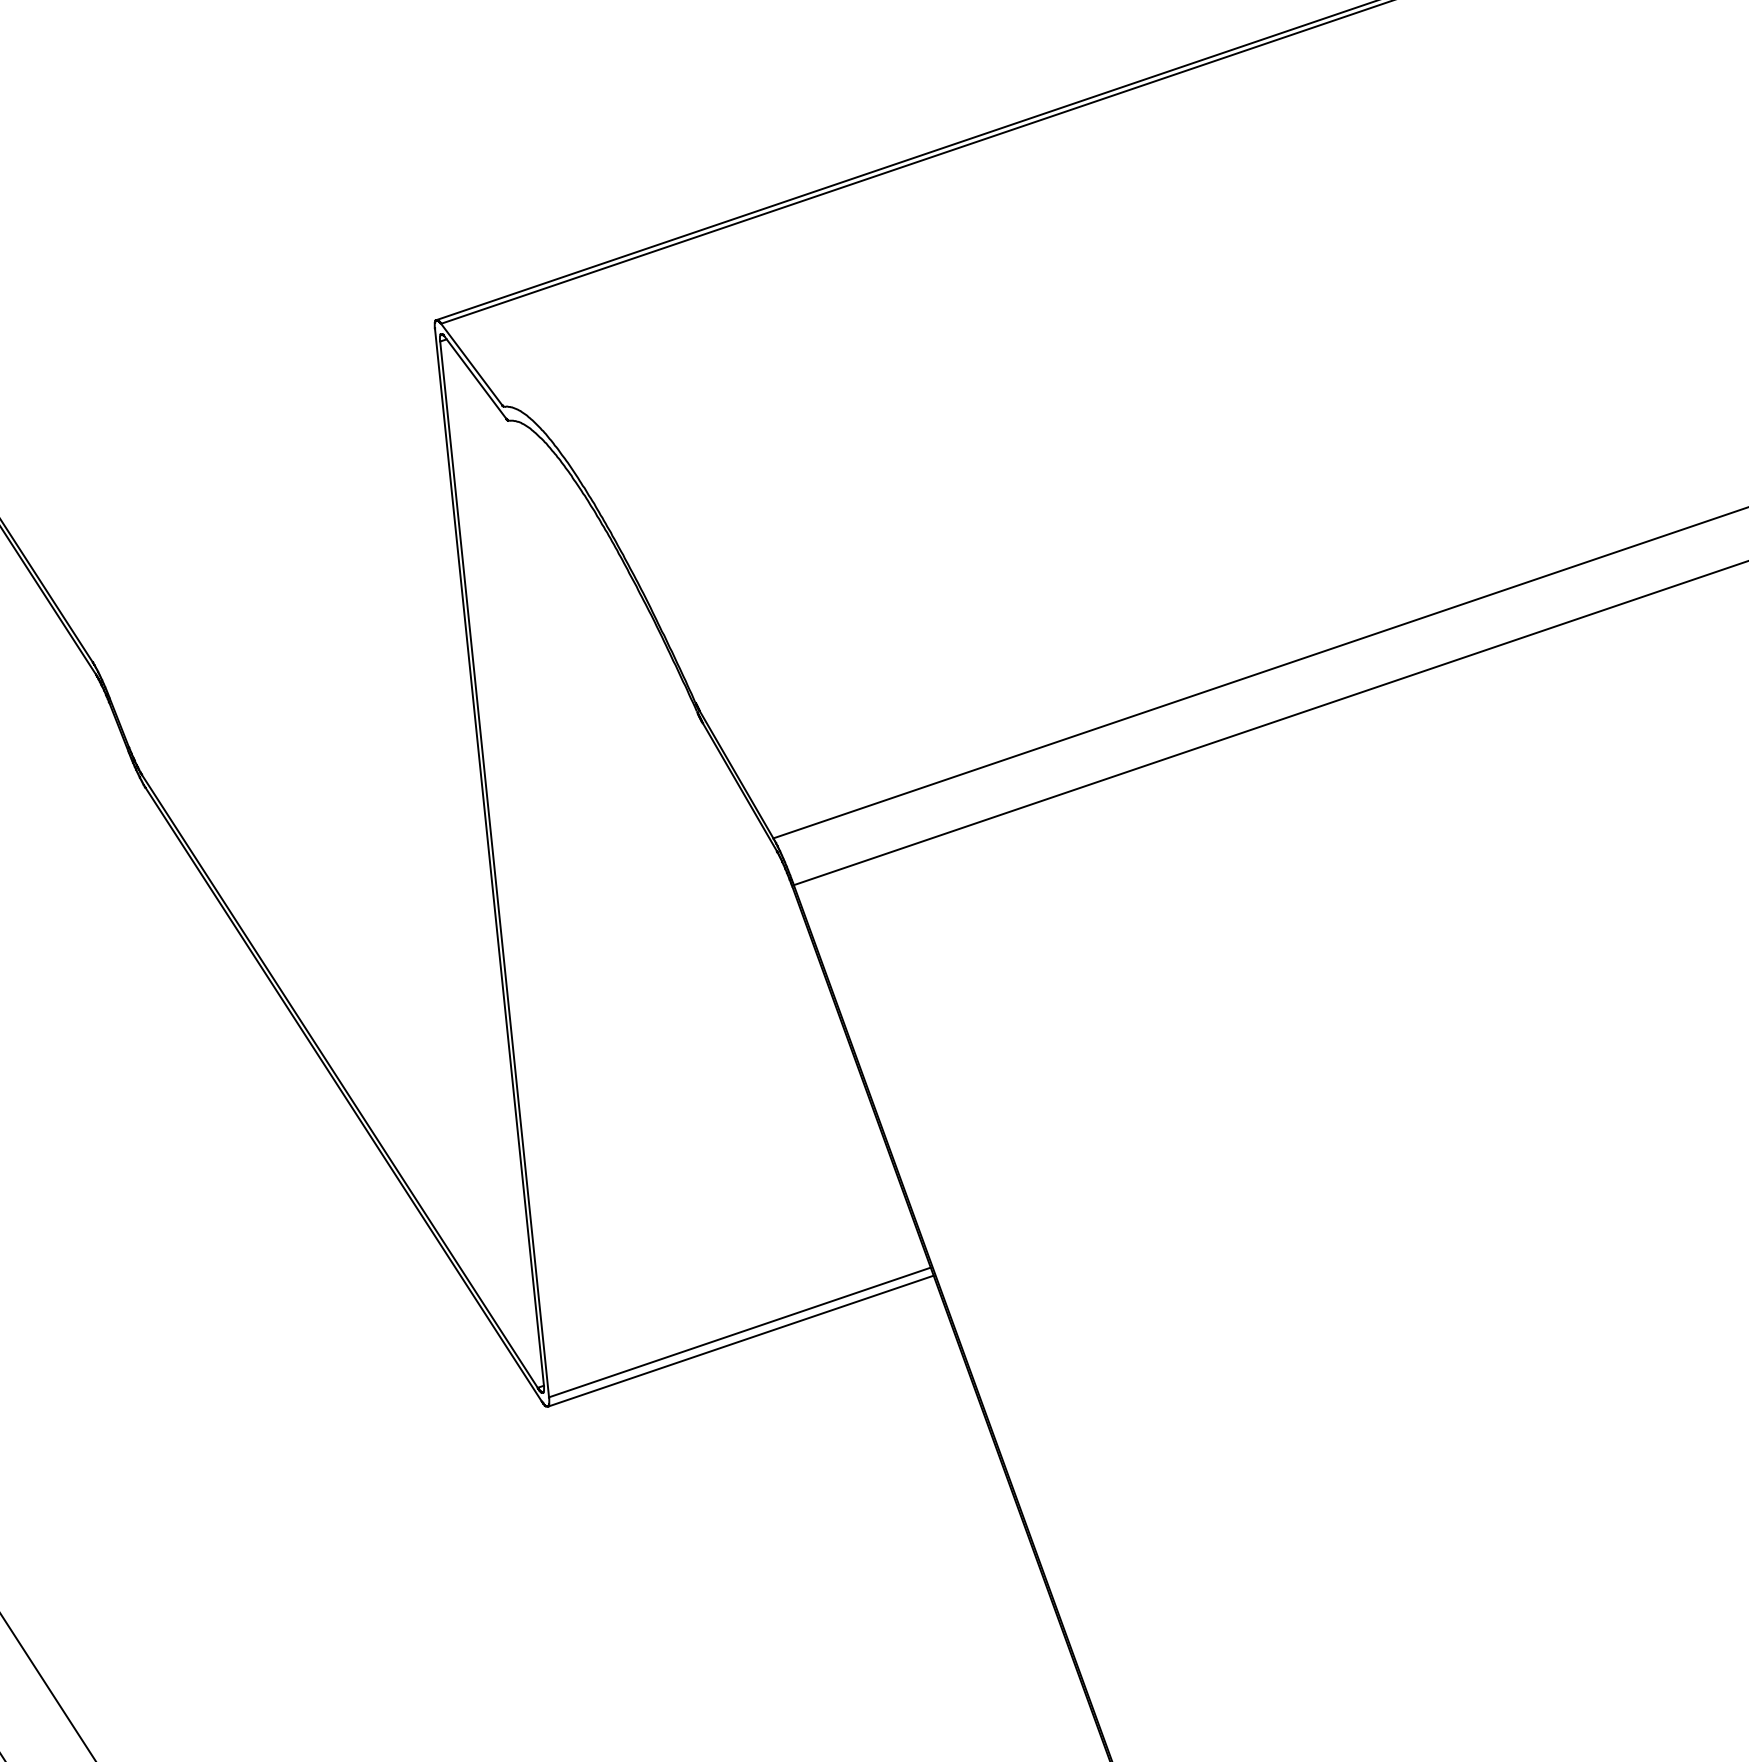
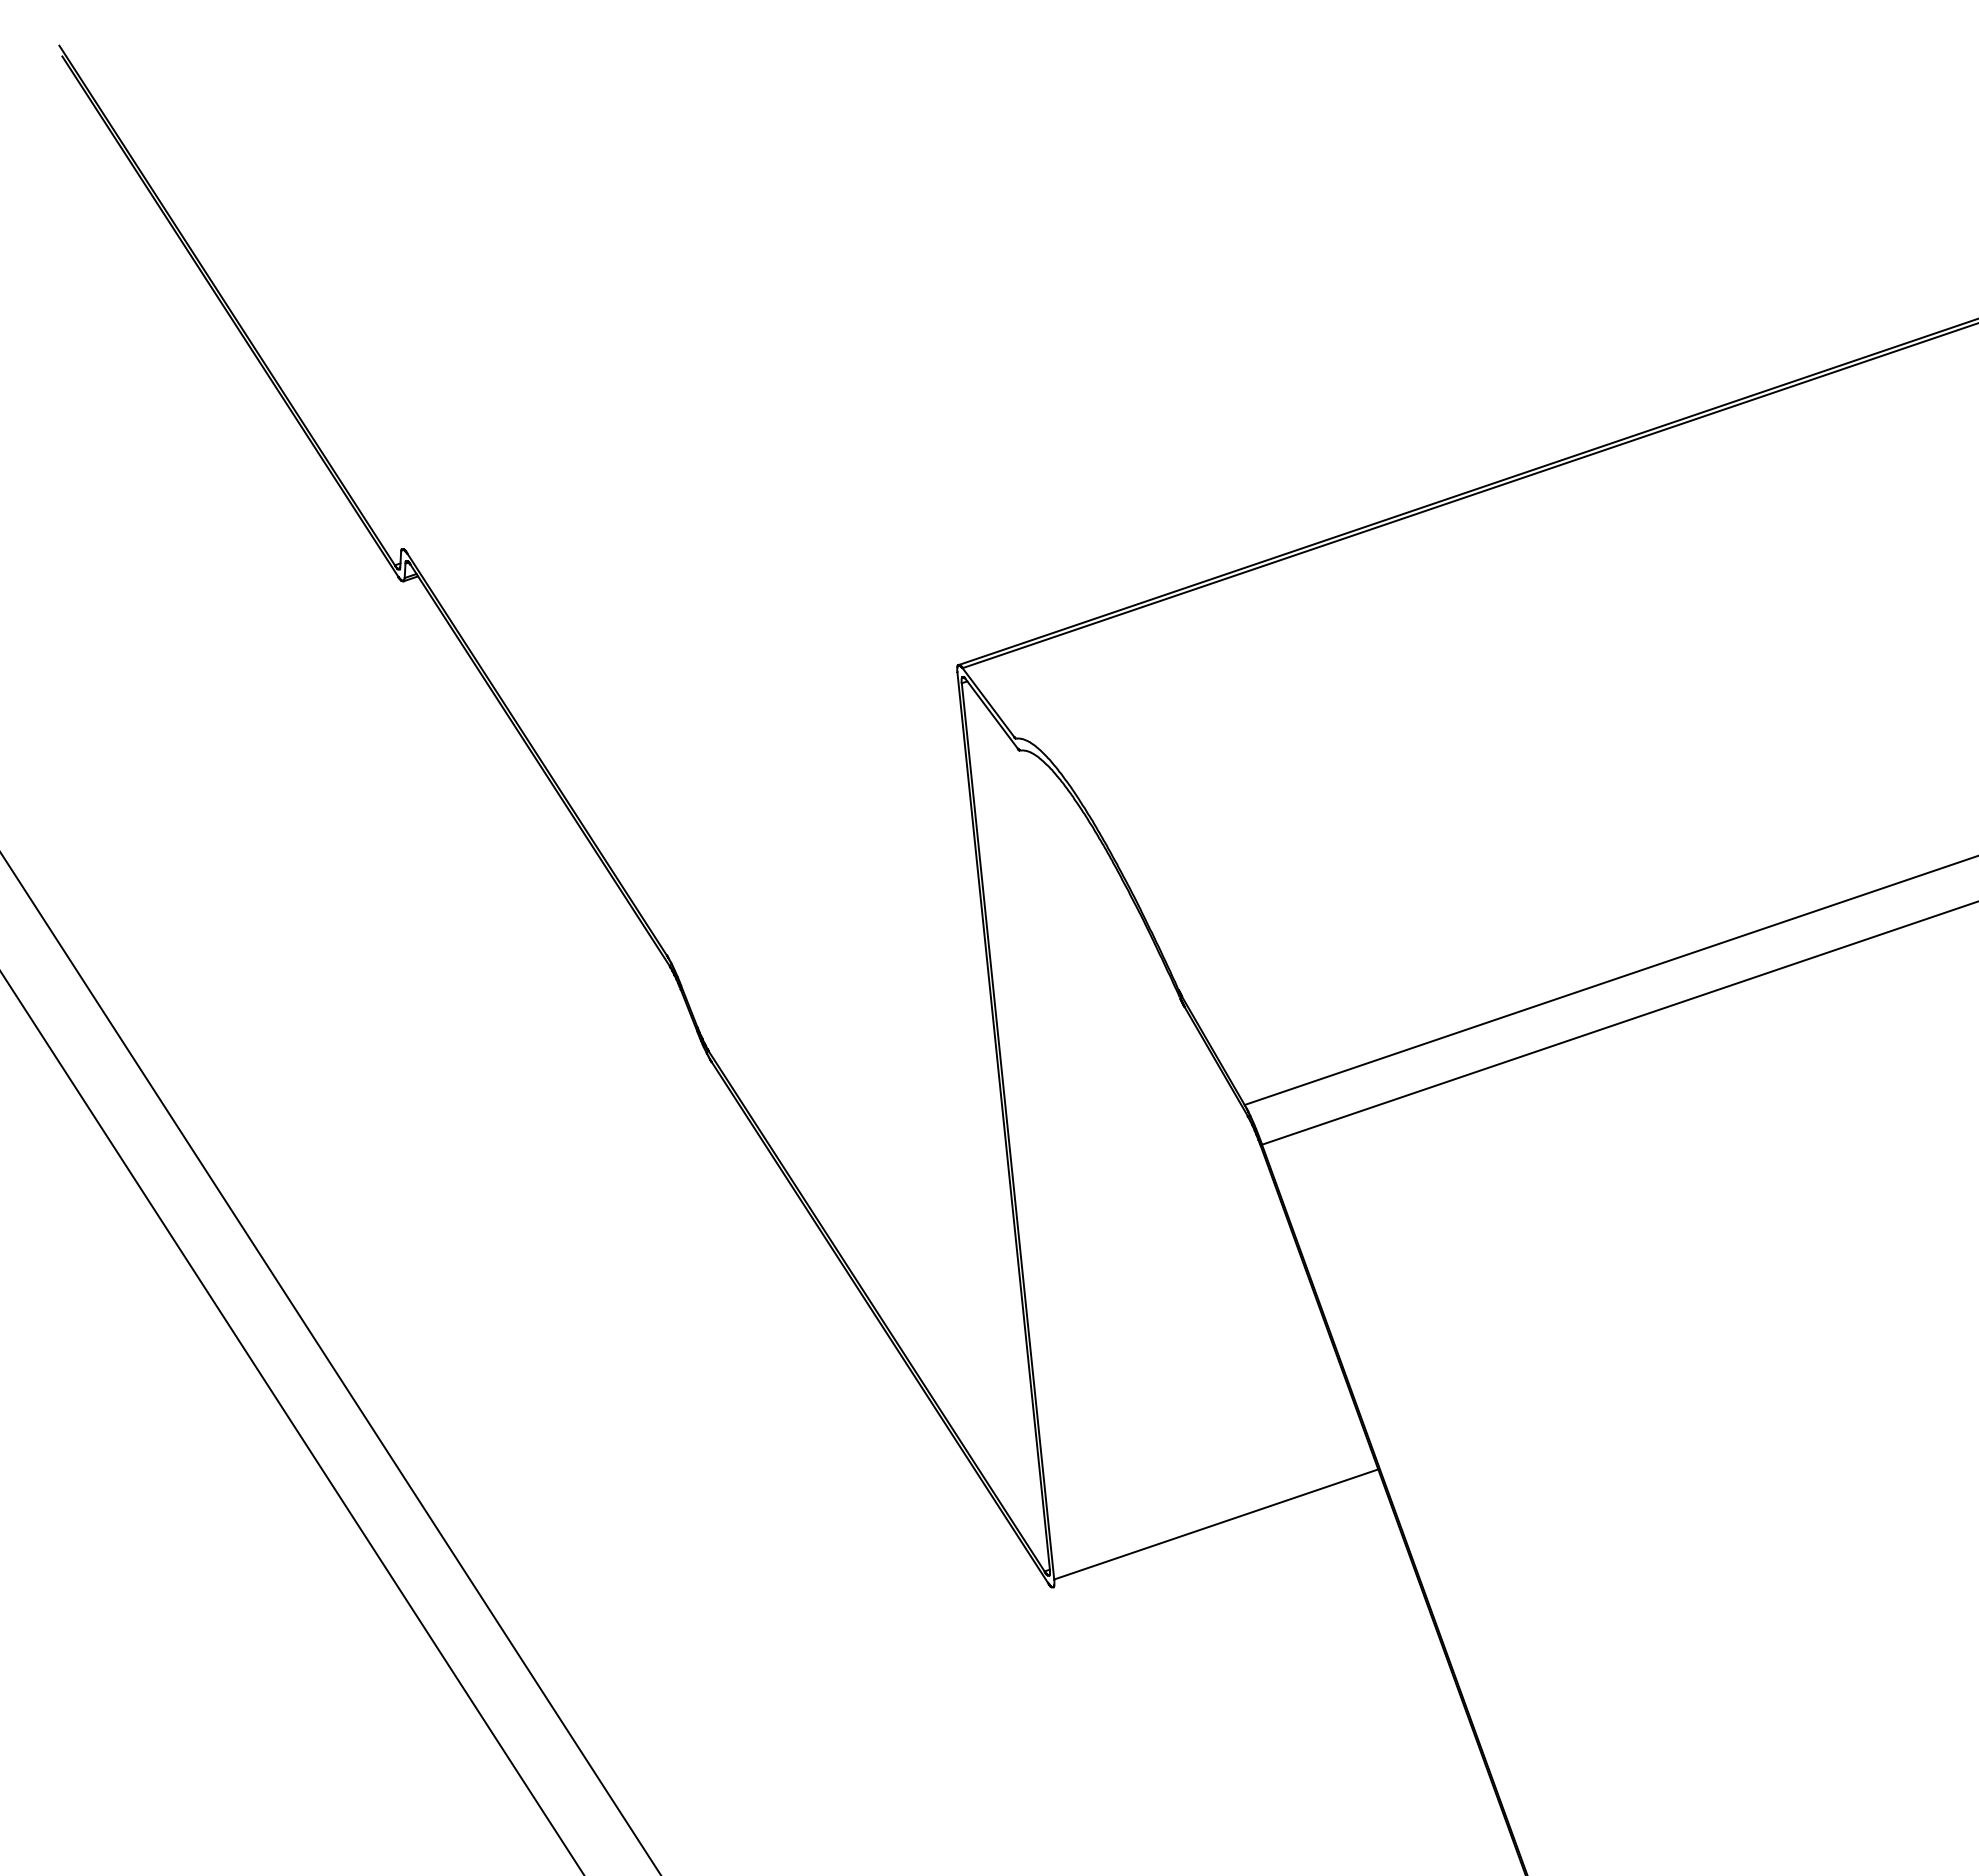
line: (740, 1340) -> (1216, 1531), removed

